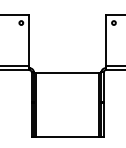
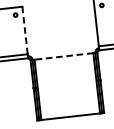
line: (29, 40) -> (25, 30), solid -> dashed
line: (67, 72) -> (63, 56), solid -> dashed

